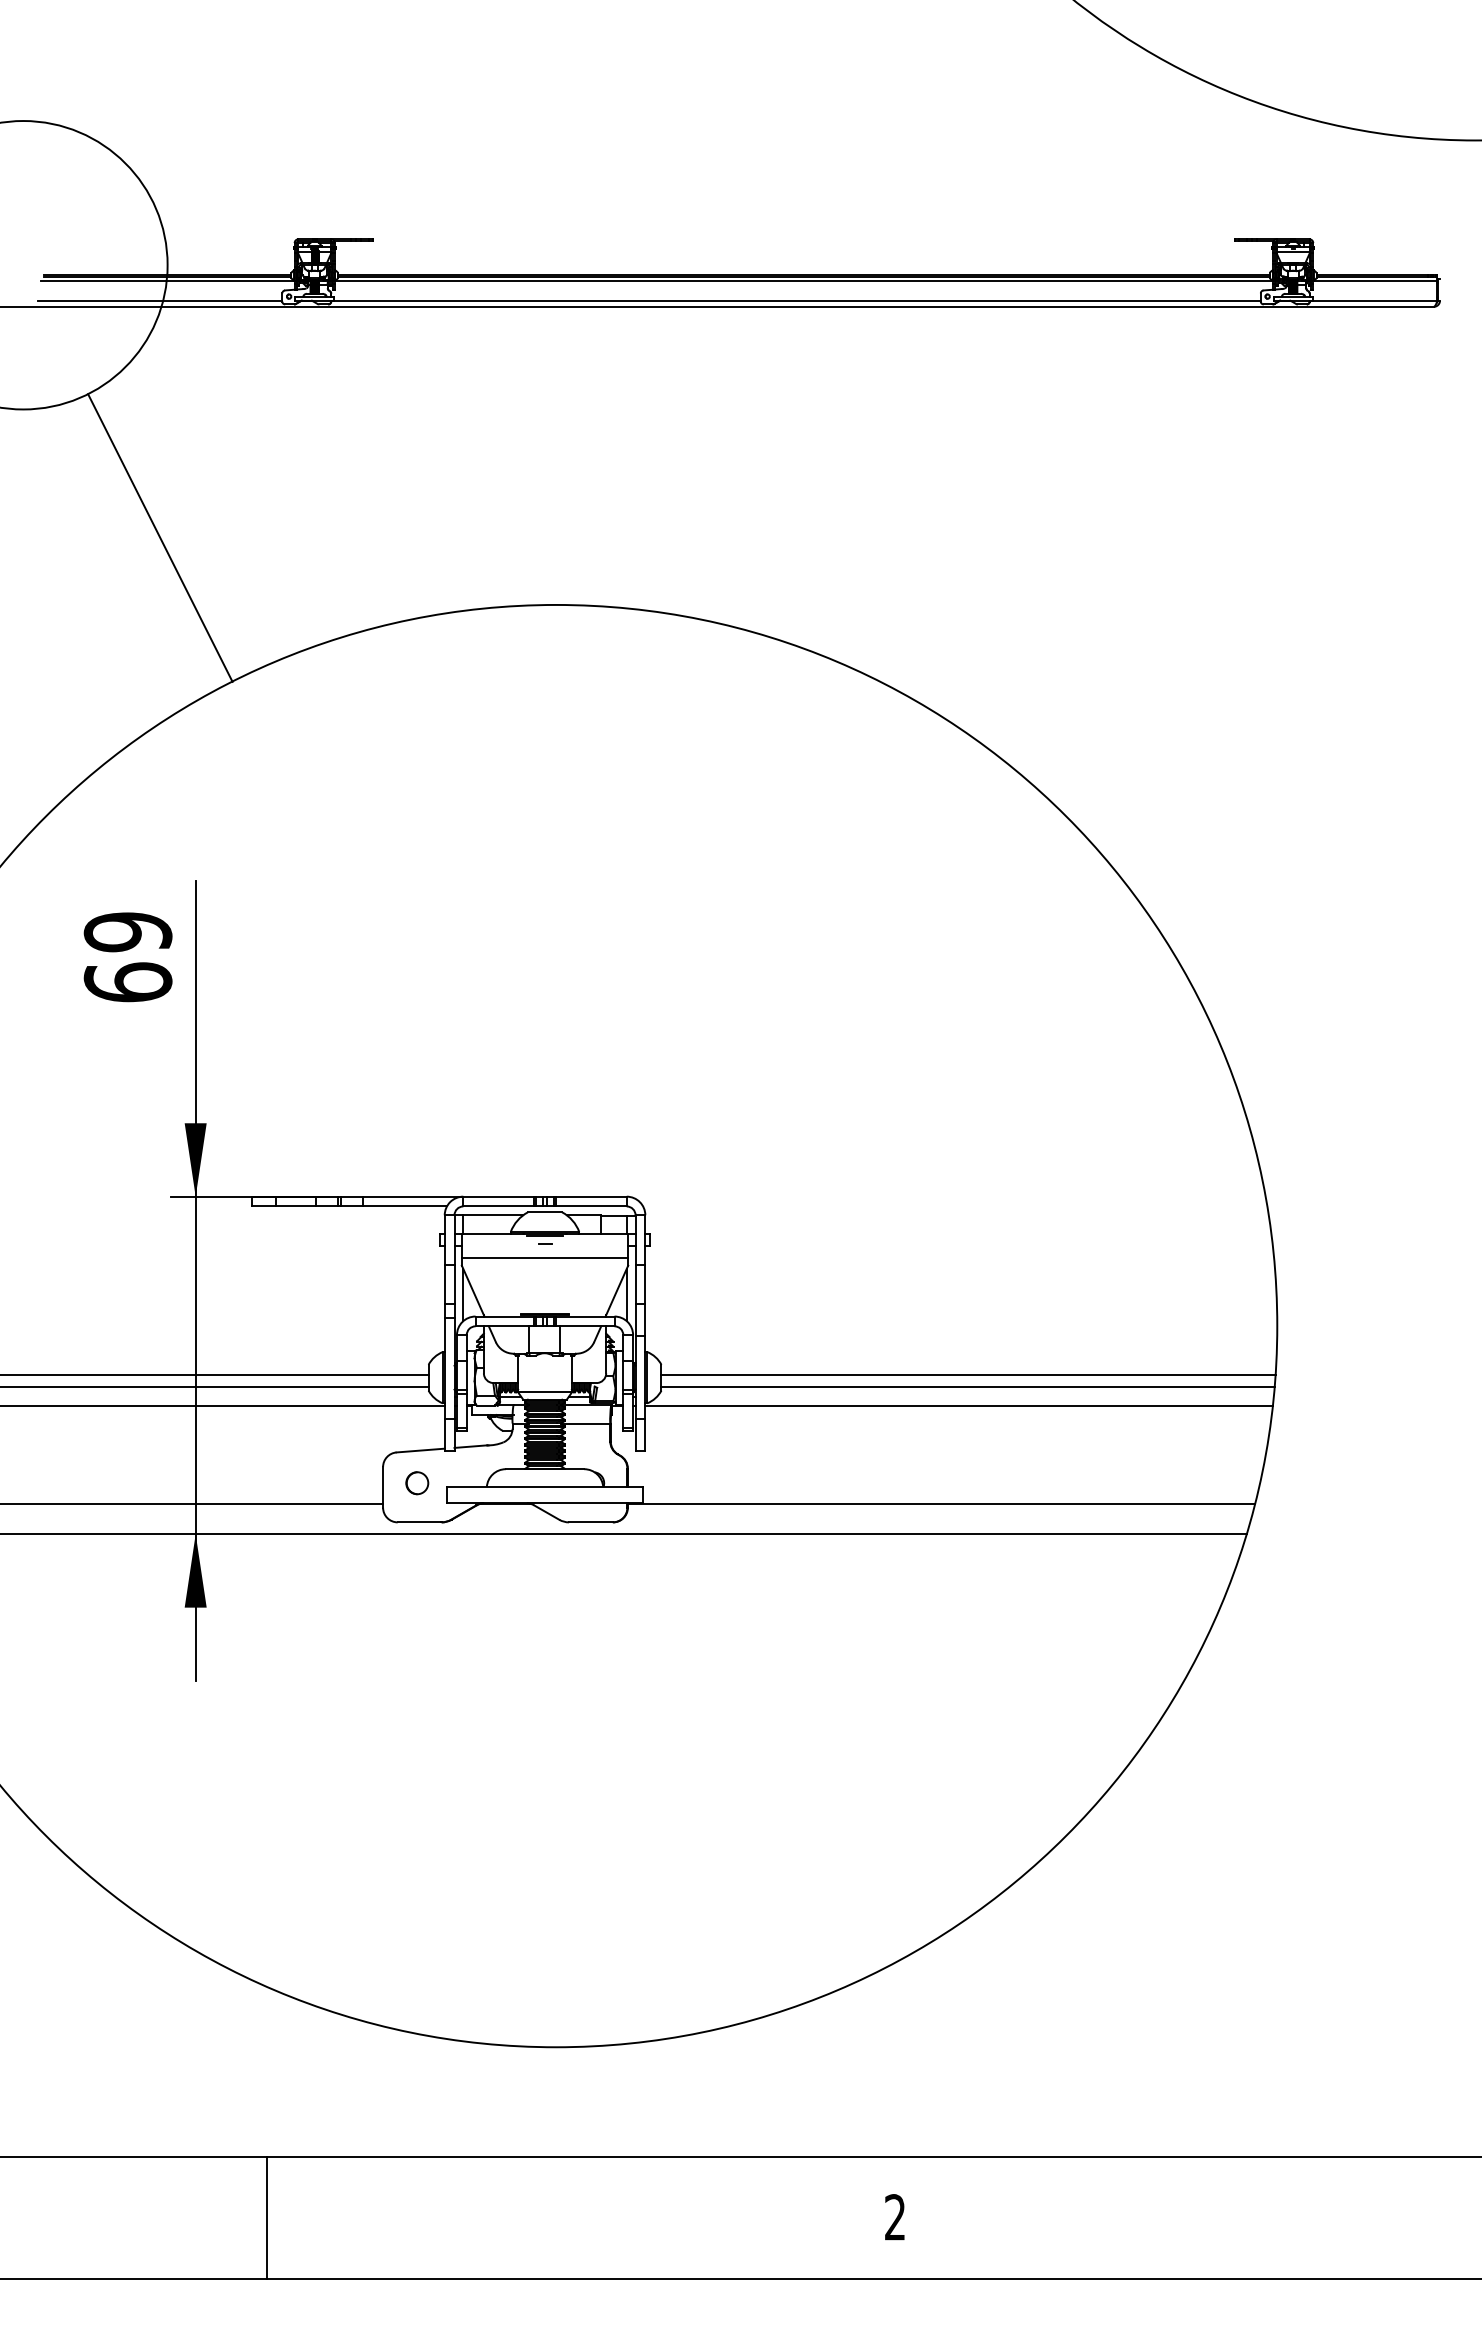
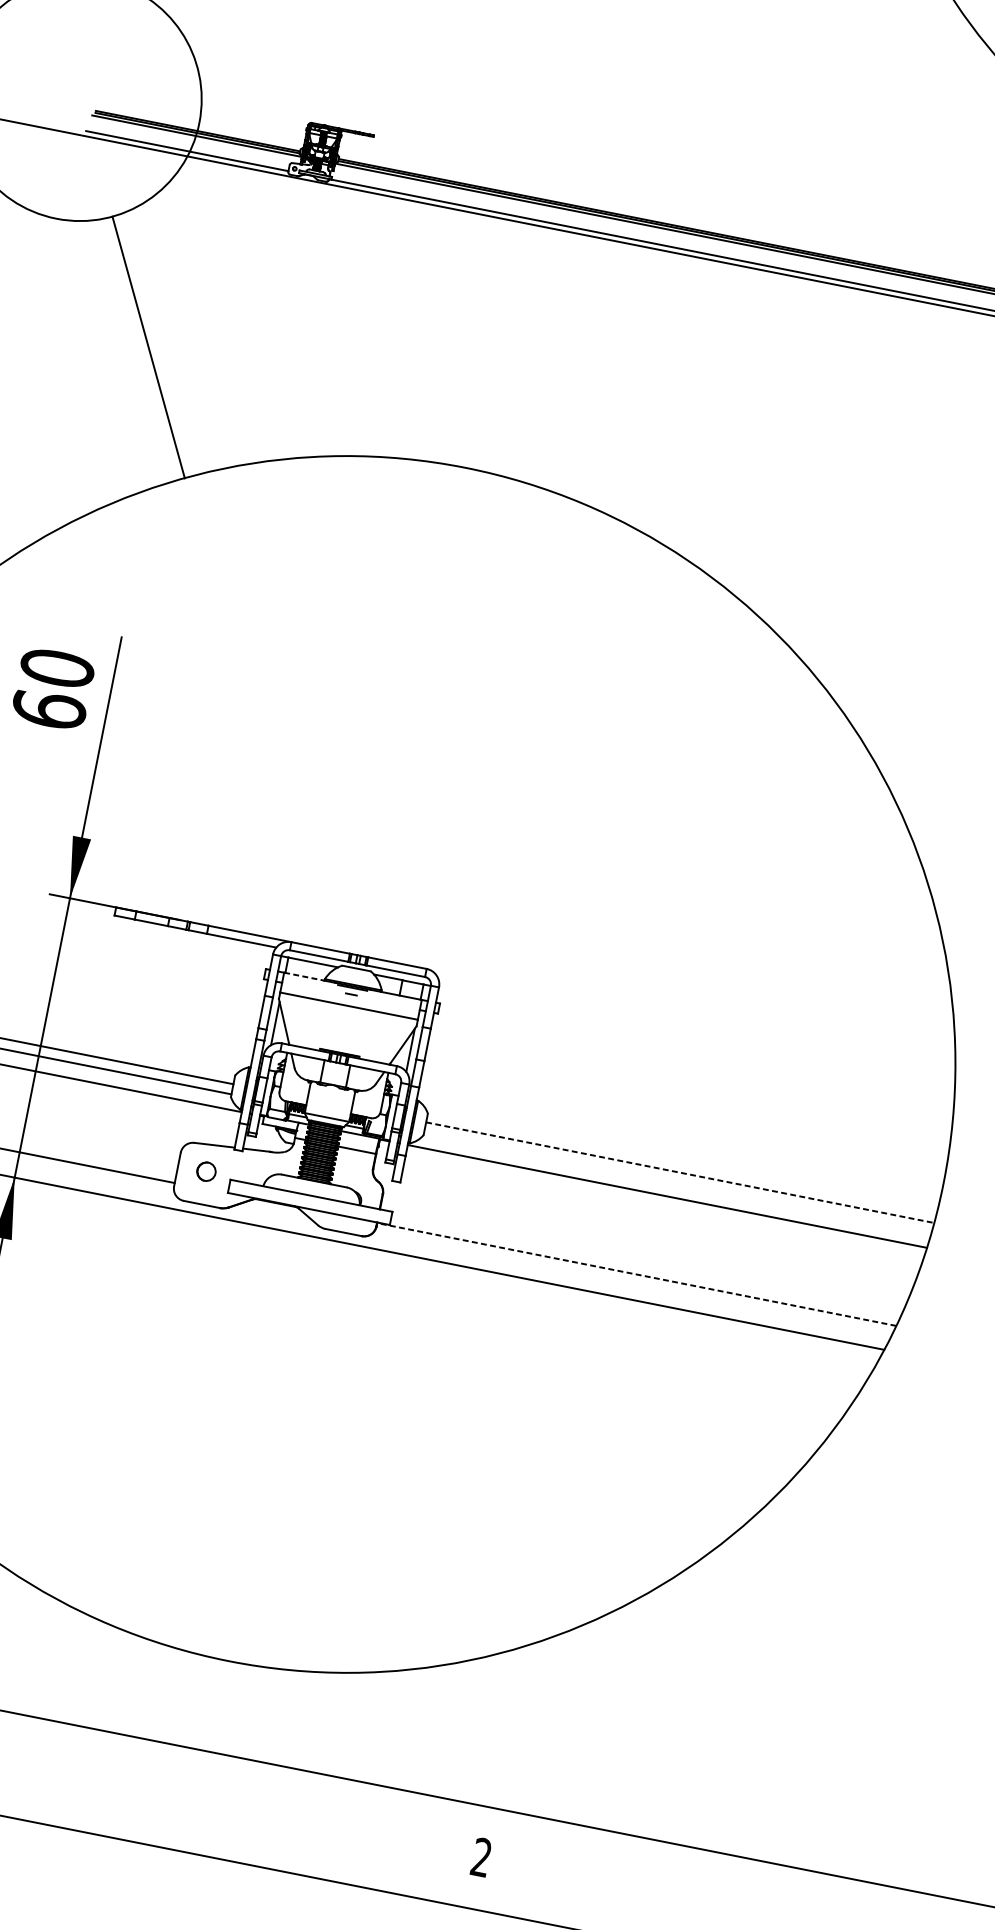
text: (127, 932) -> (56, 668), 69 -> 60
line: (486, 1233) -> (304, 976), solid -> dashed
line: (969, 1375) -> (680, 1173), solid -> dashed
line: (967, 1387) -> (677, 1182), removed
line: (941, 1503) -> (636, 1274), solid -> dashed

